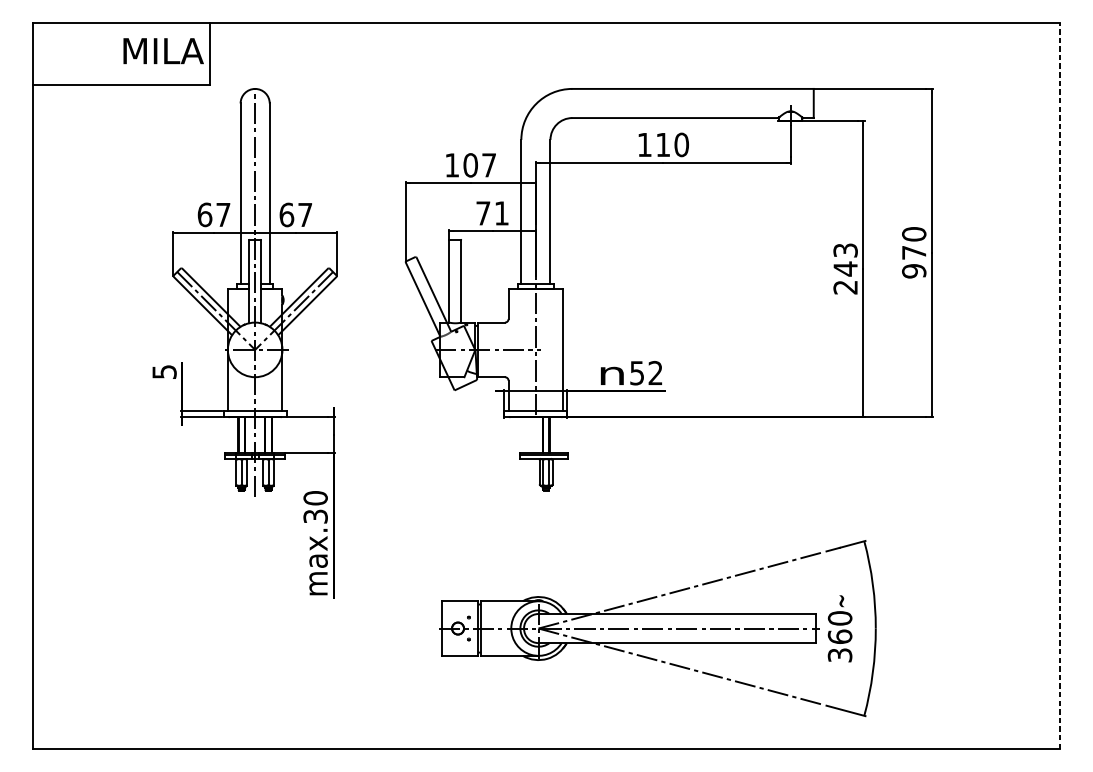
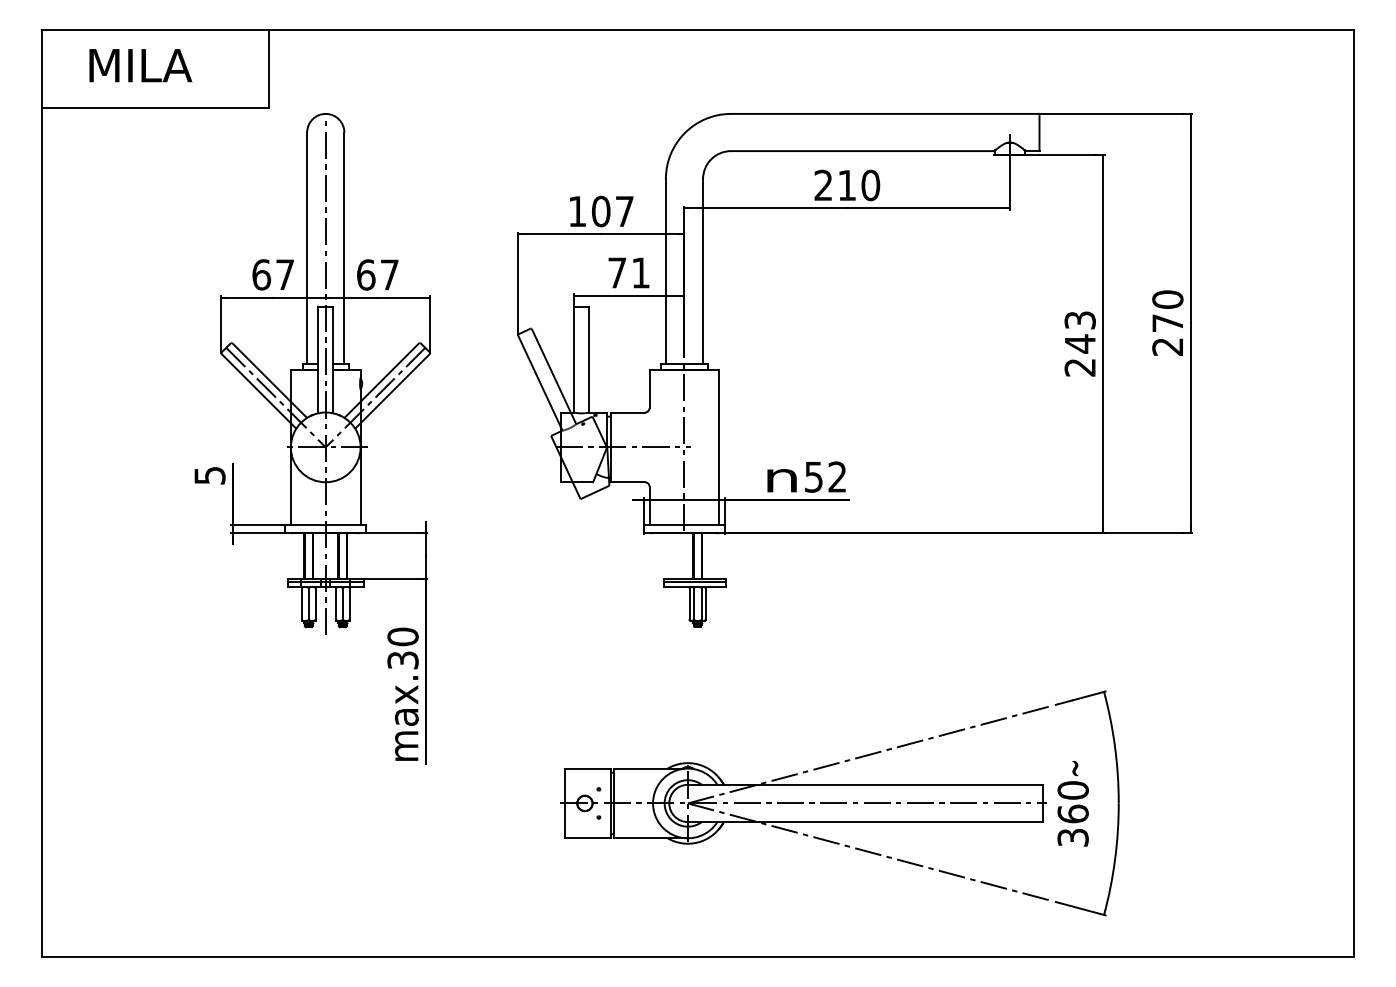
text: (163, 51) -> (140, 65), moved
text: (643, 144) -> (822, 184), 110 -> 210
text: (913, 270) -> (1167, 346), 970 -> 270
line: (1060, 386) -> (1354, 493), dashed -> solid

